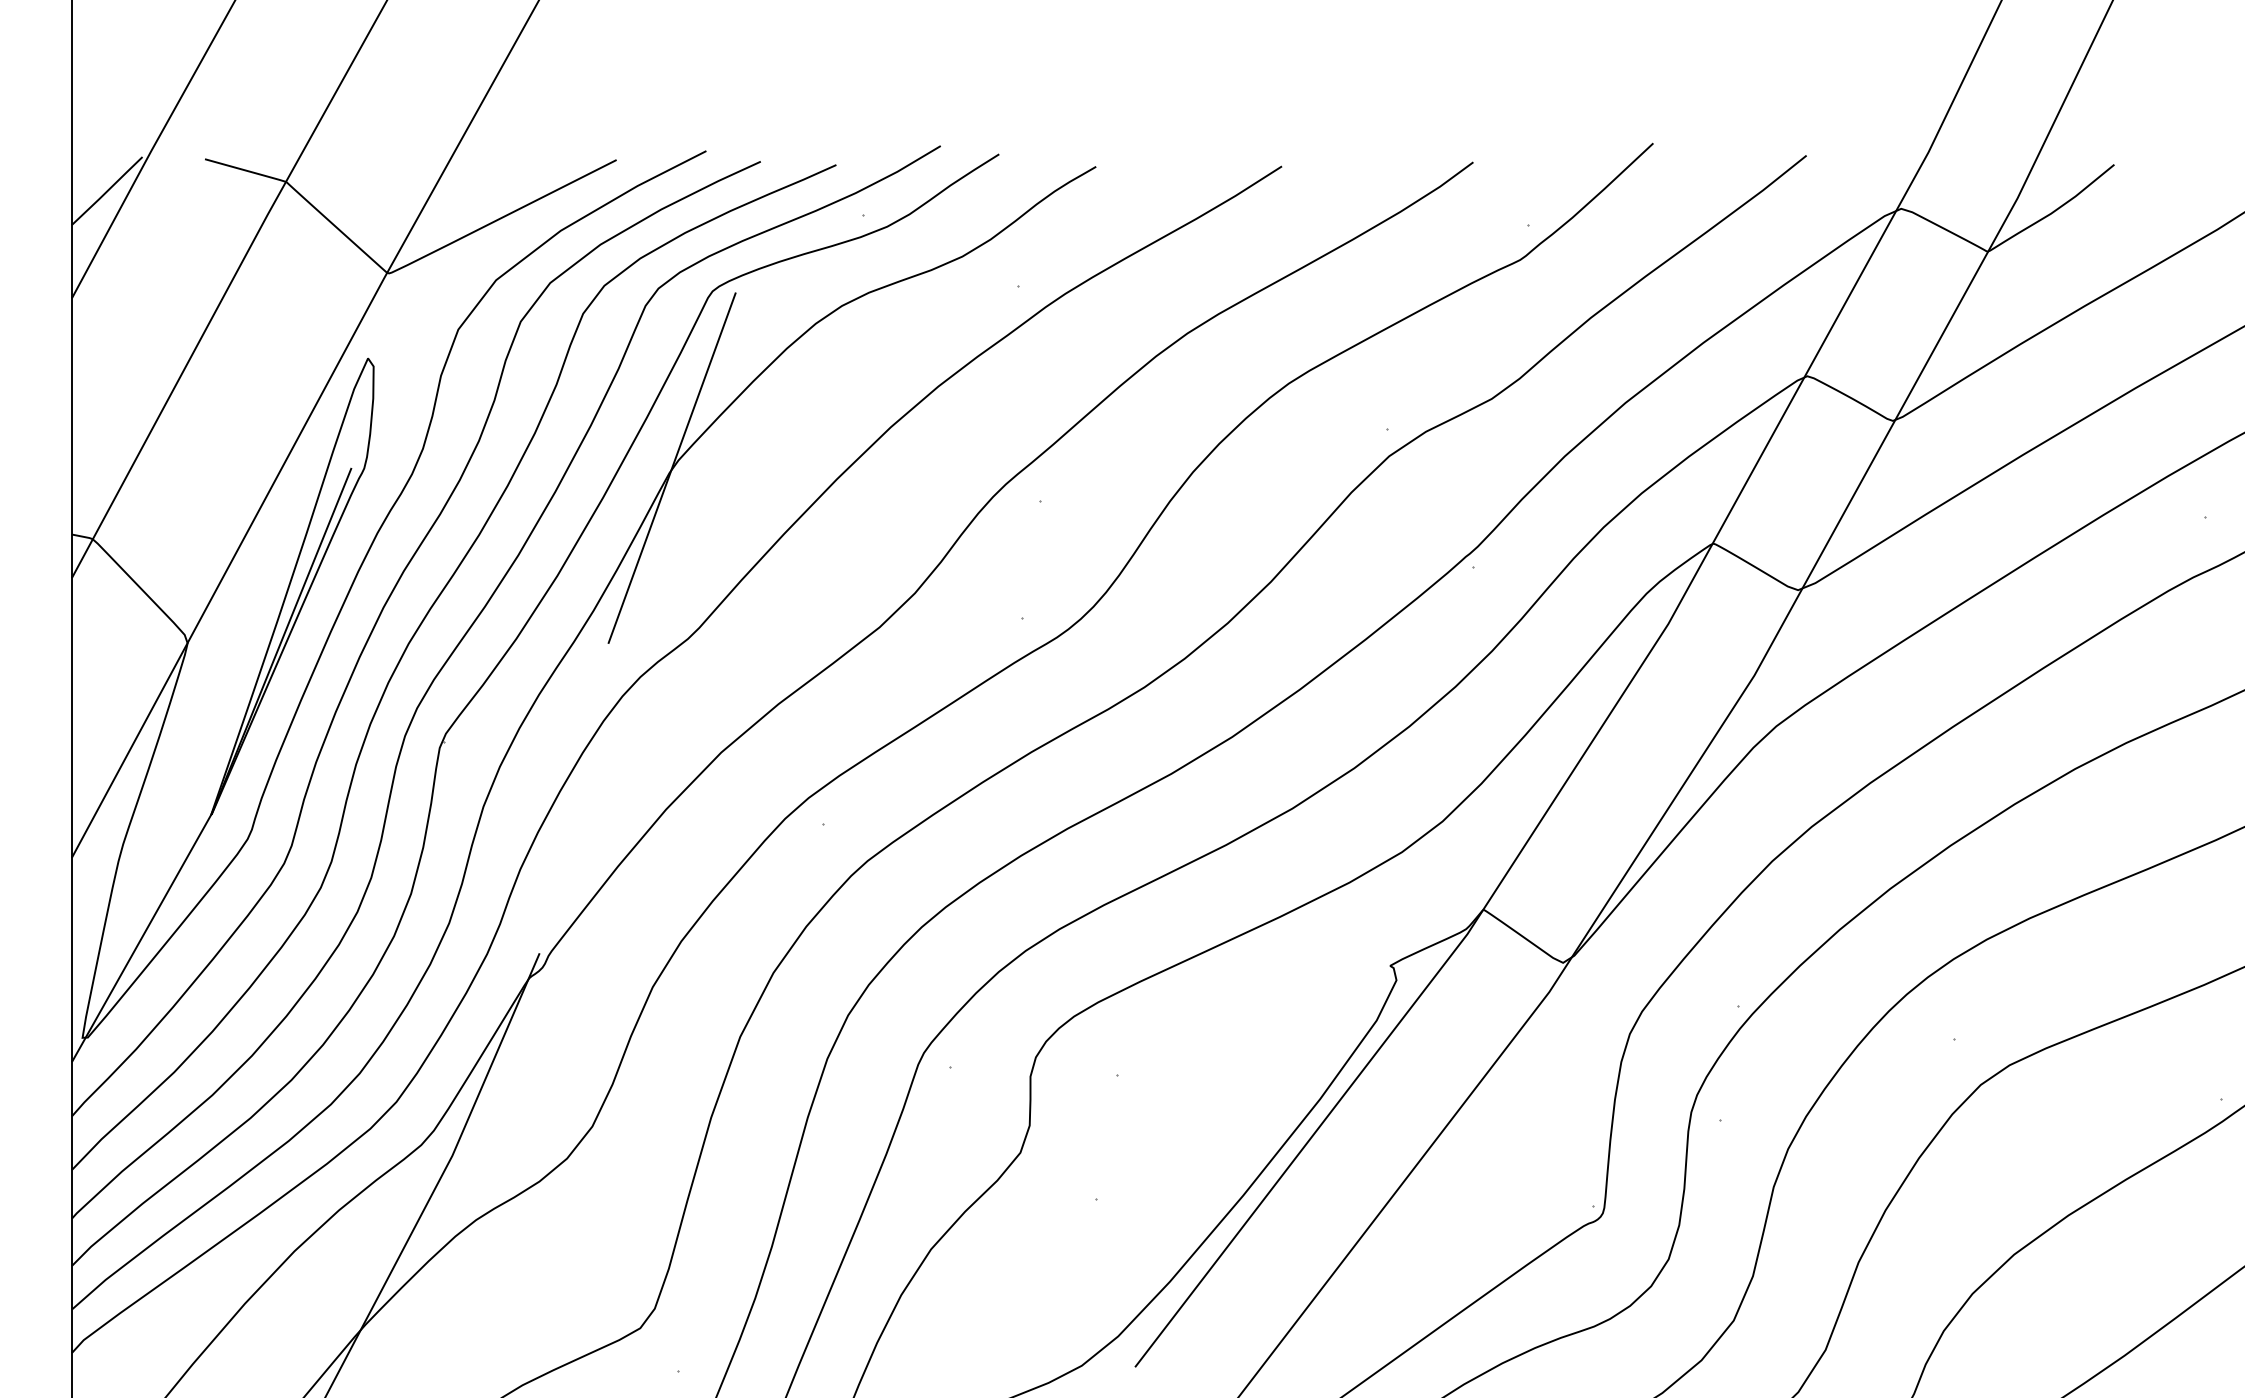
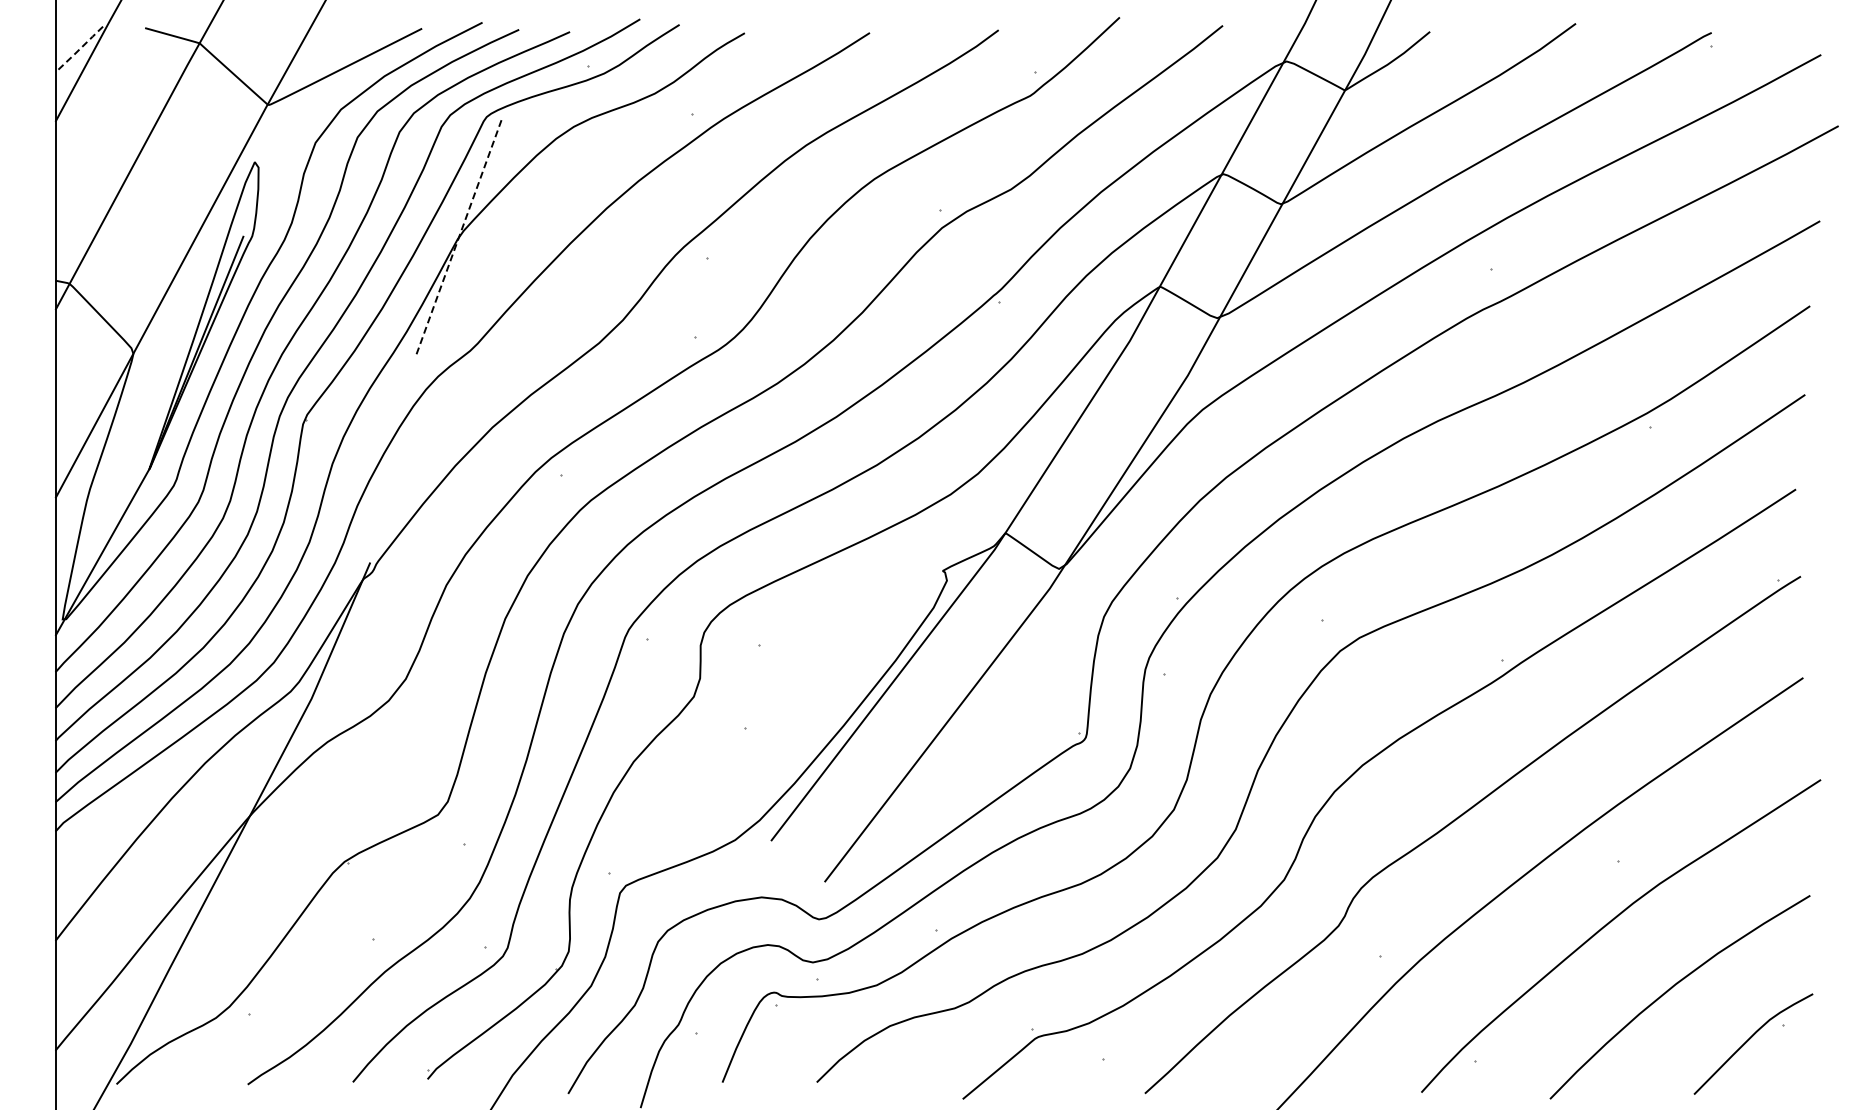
line: (107, 191) -> (79, 49), solid -> dashed
line: (672, 468) -> (459, 236), solid -> dashed

